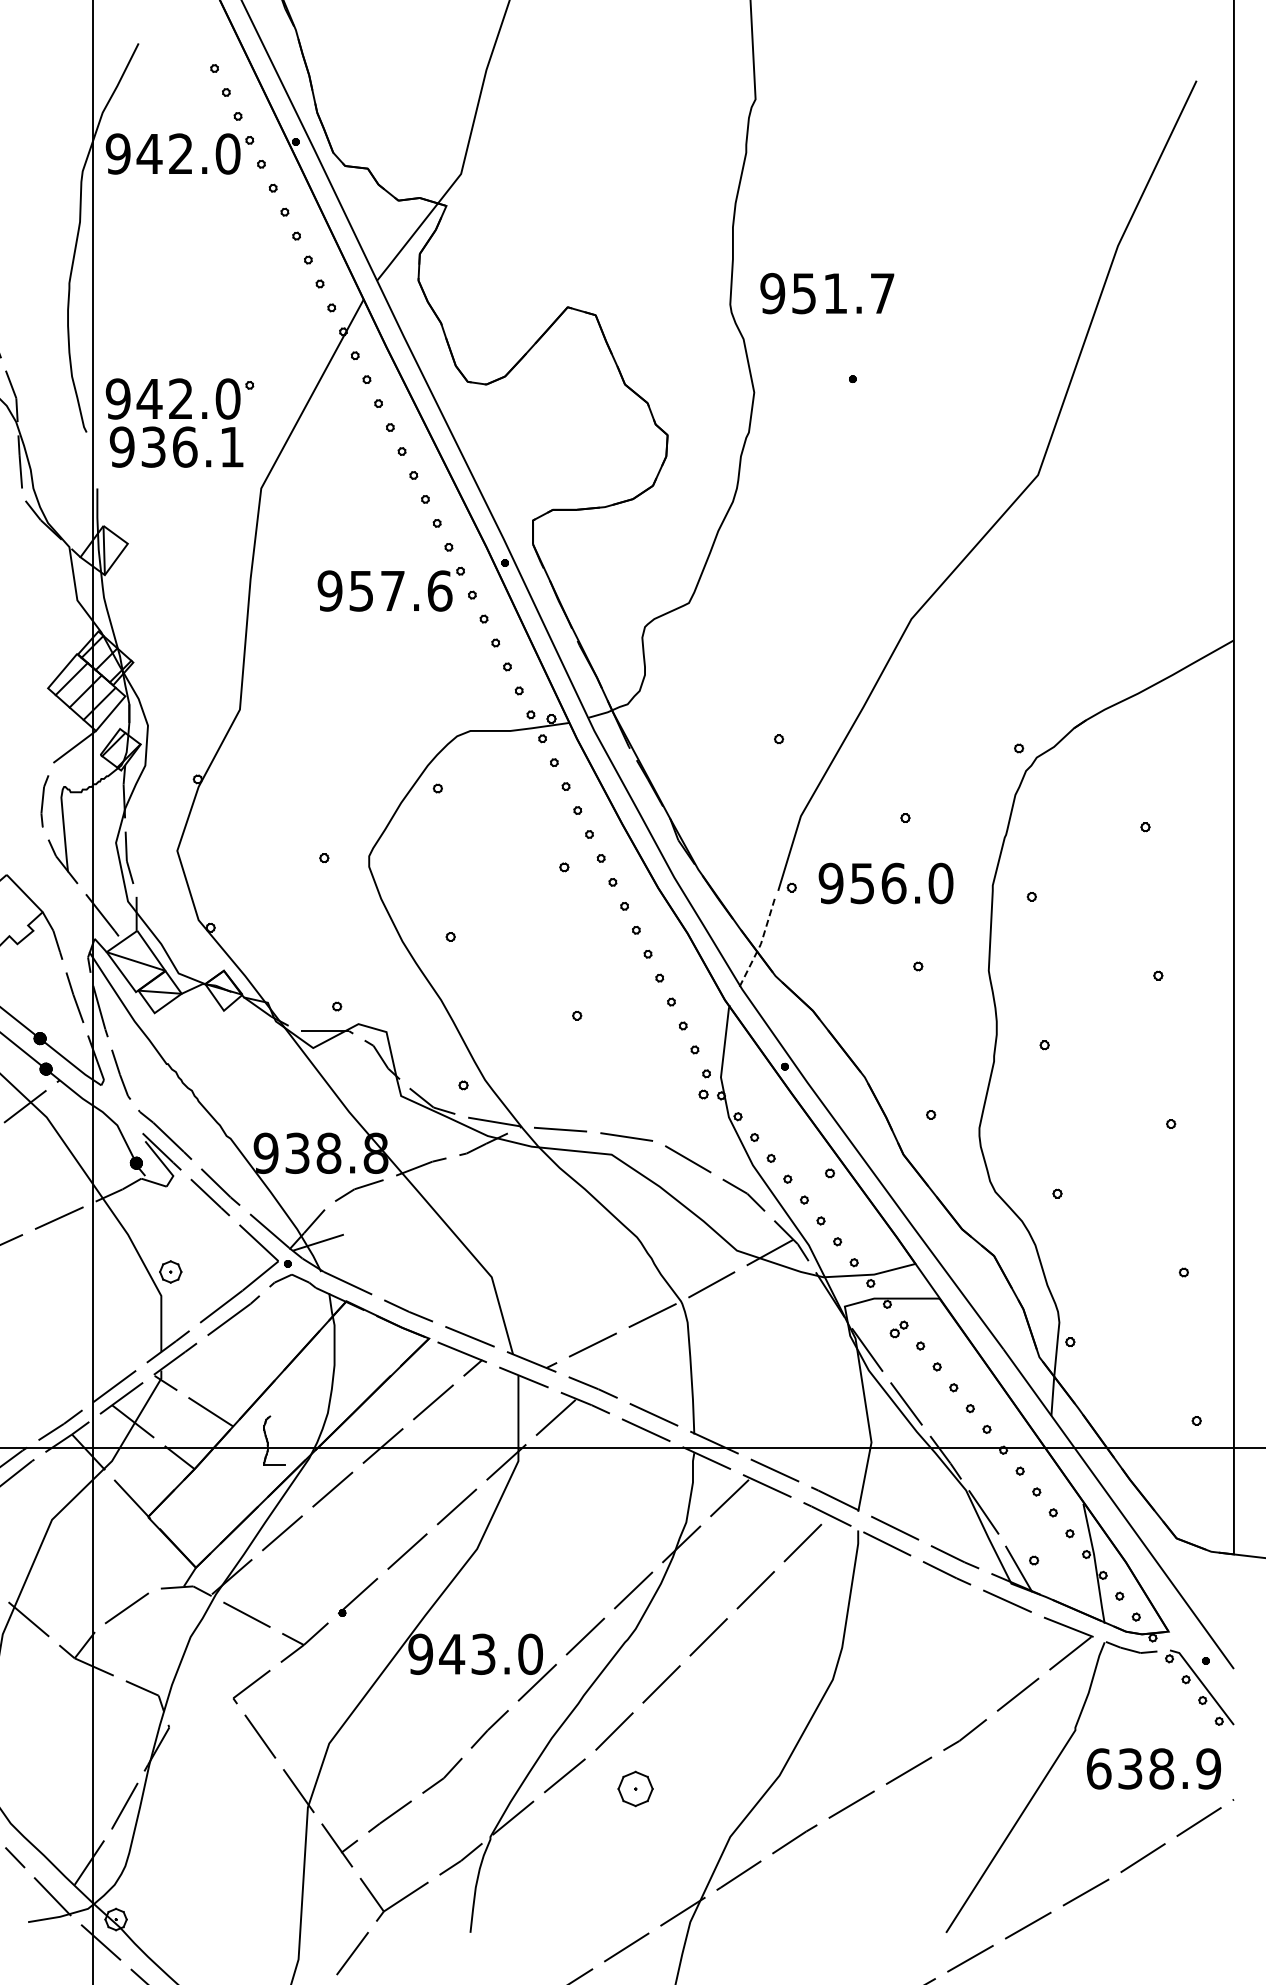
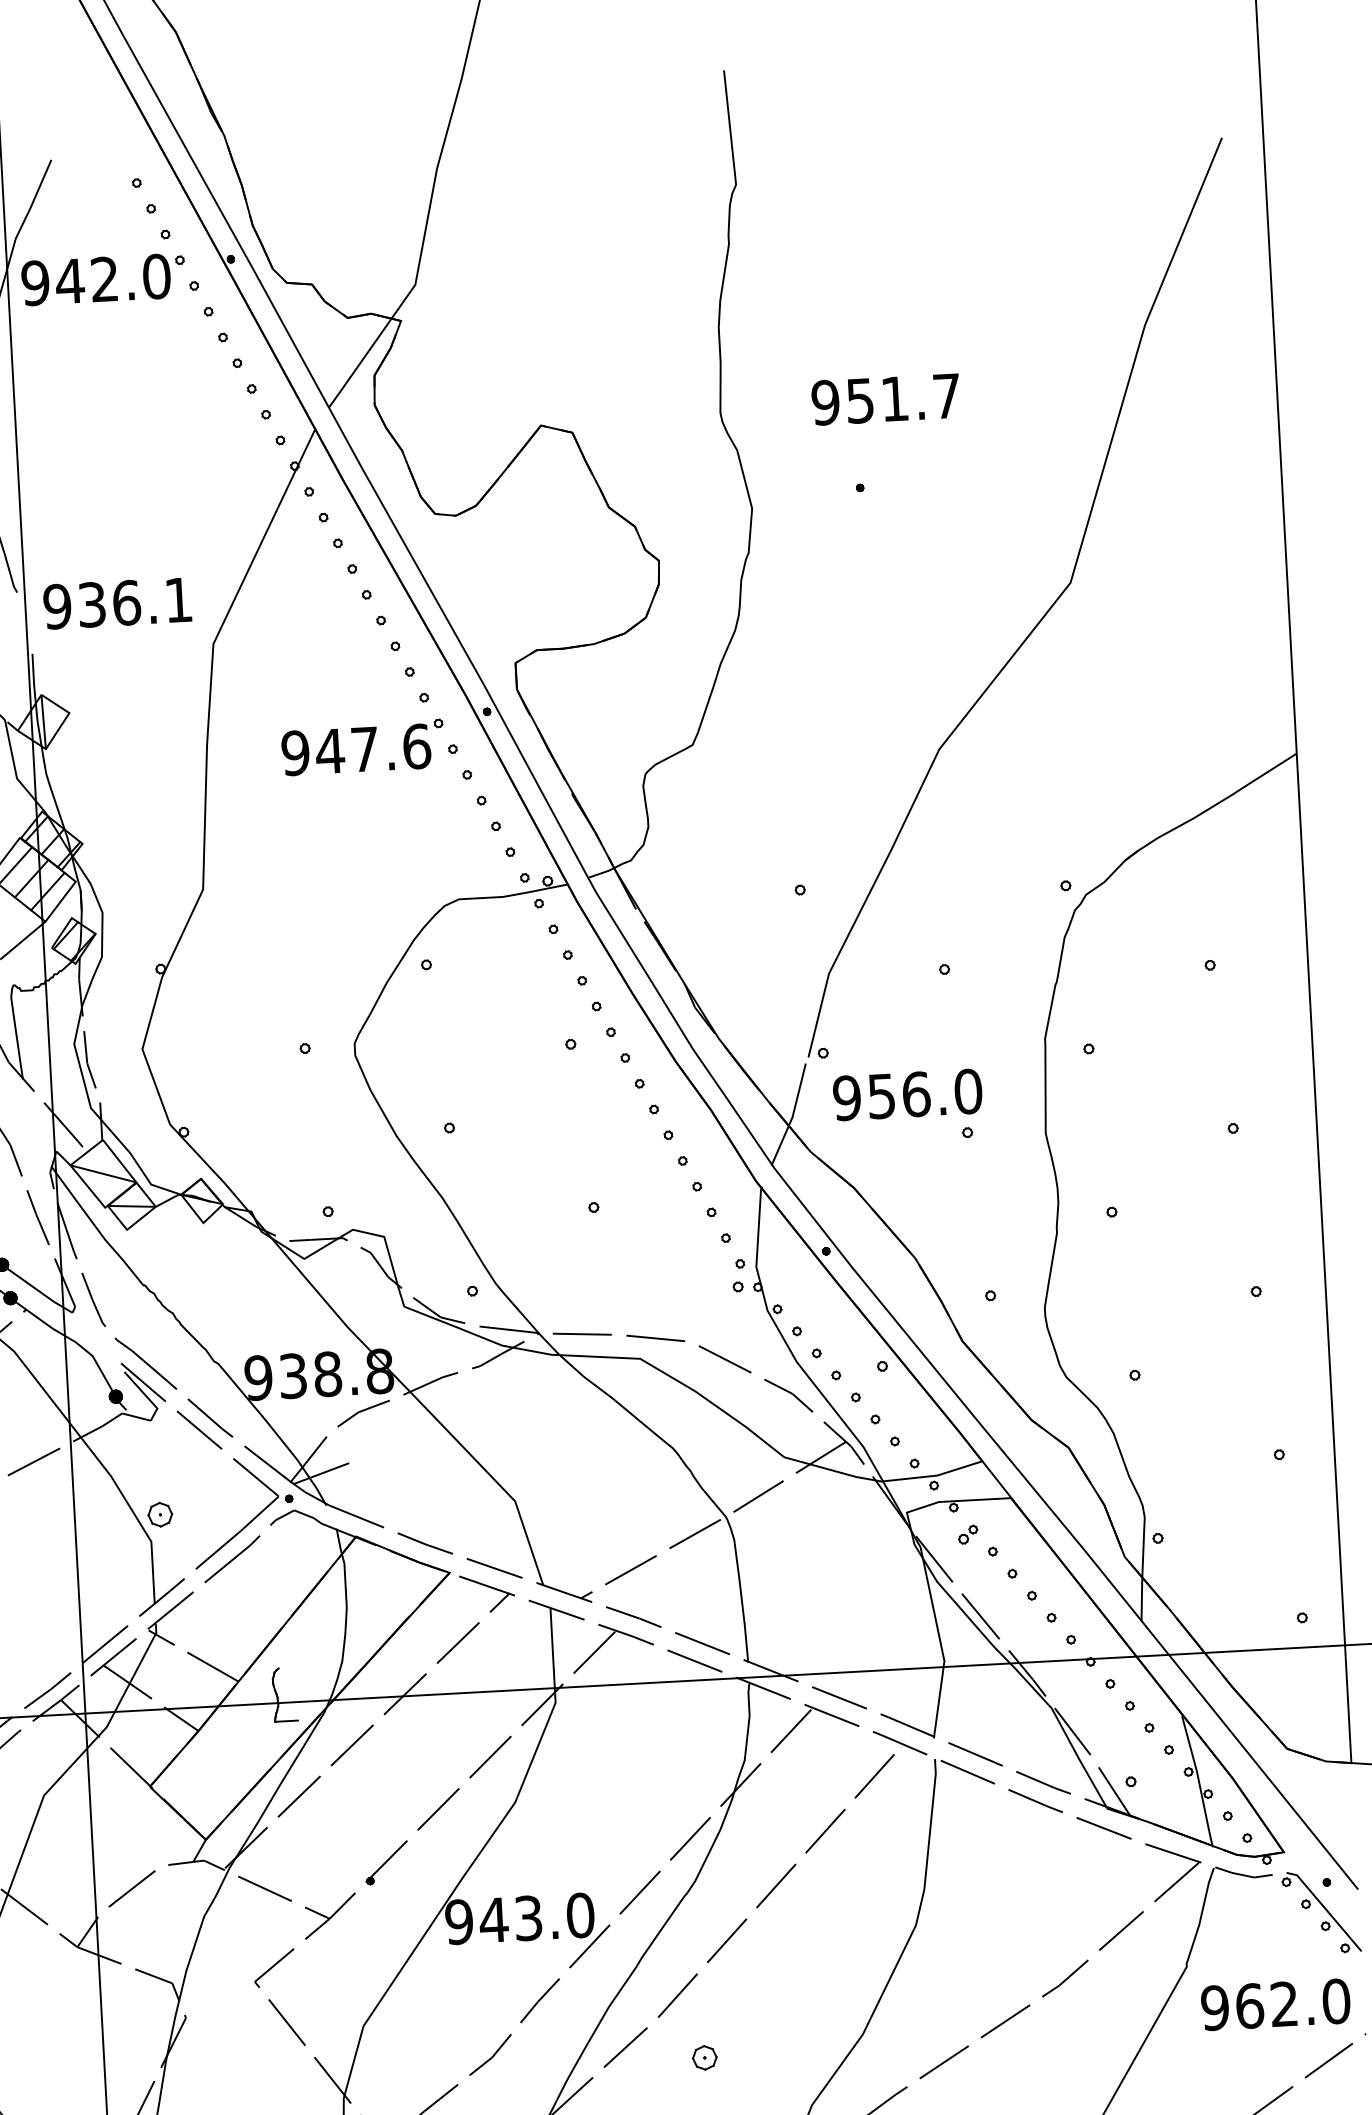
text: (827, 293) -> (886, 399), moved
part: (179, 398) -> (117, 549), removed
text: (361, 591) -> (330, 751), 957.6 -> 947.6
text: (885, 883) -> (907, 1094), moved
line: (761, 943) -> (793, 1116), dashed -> solid
text: (1153, 1768) -> (1275, 2004), 638.9 -> 962.0
part: (635, 1788) -> (704, 2057), size x0.62

